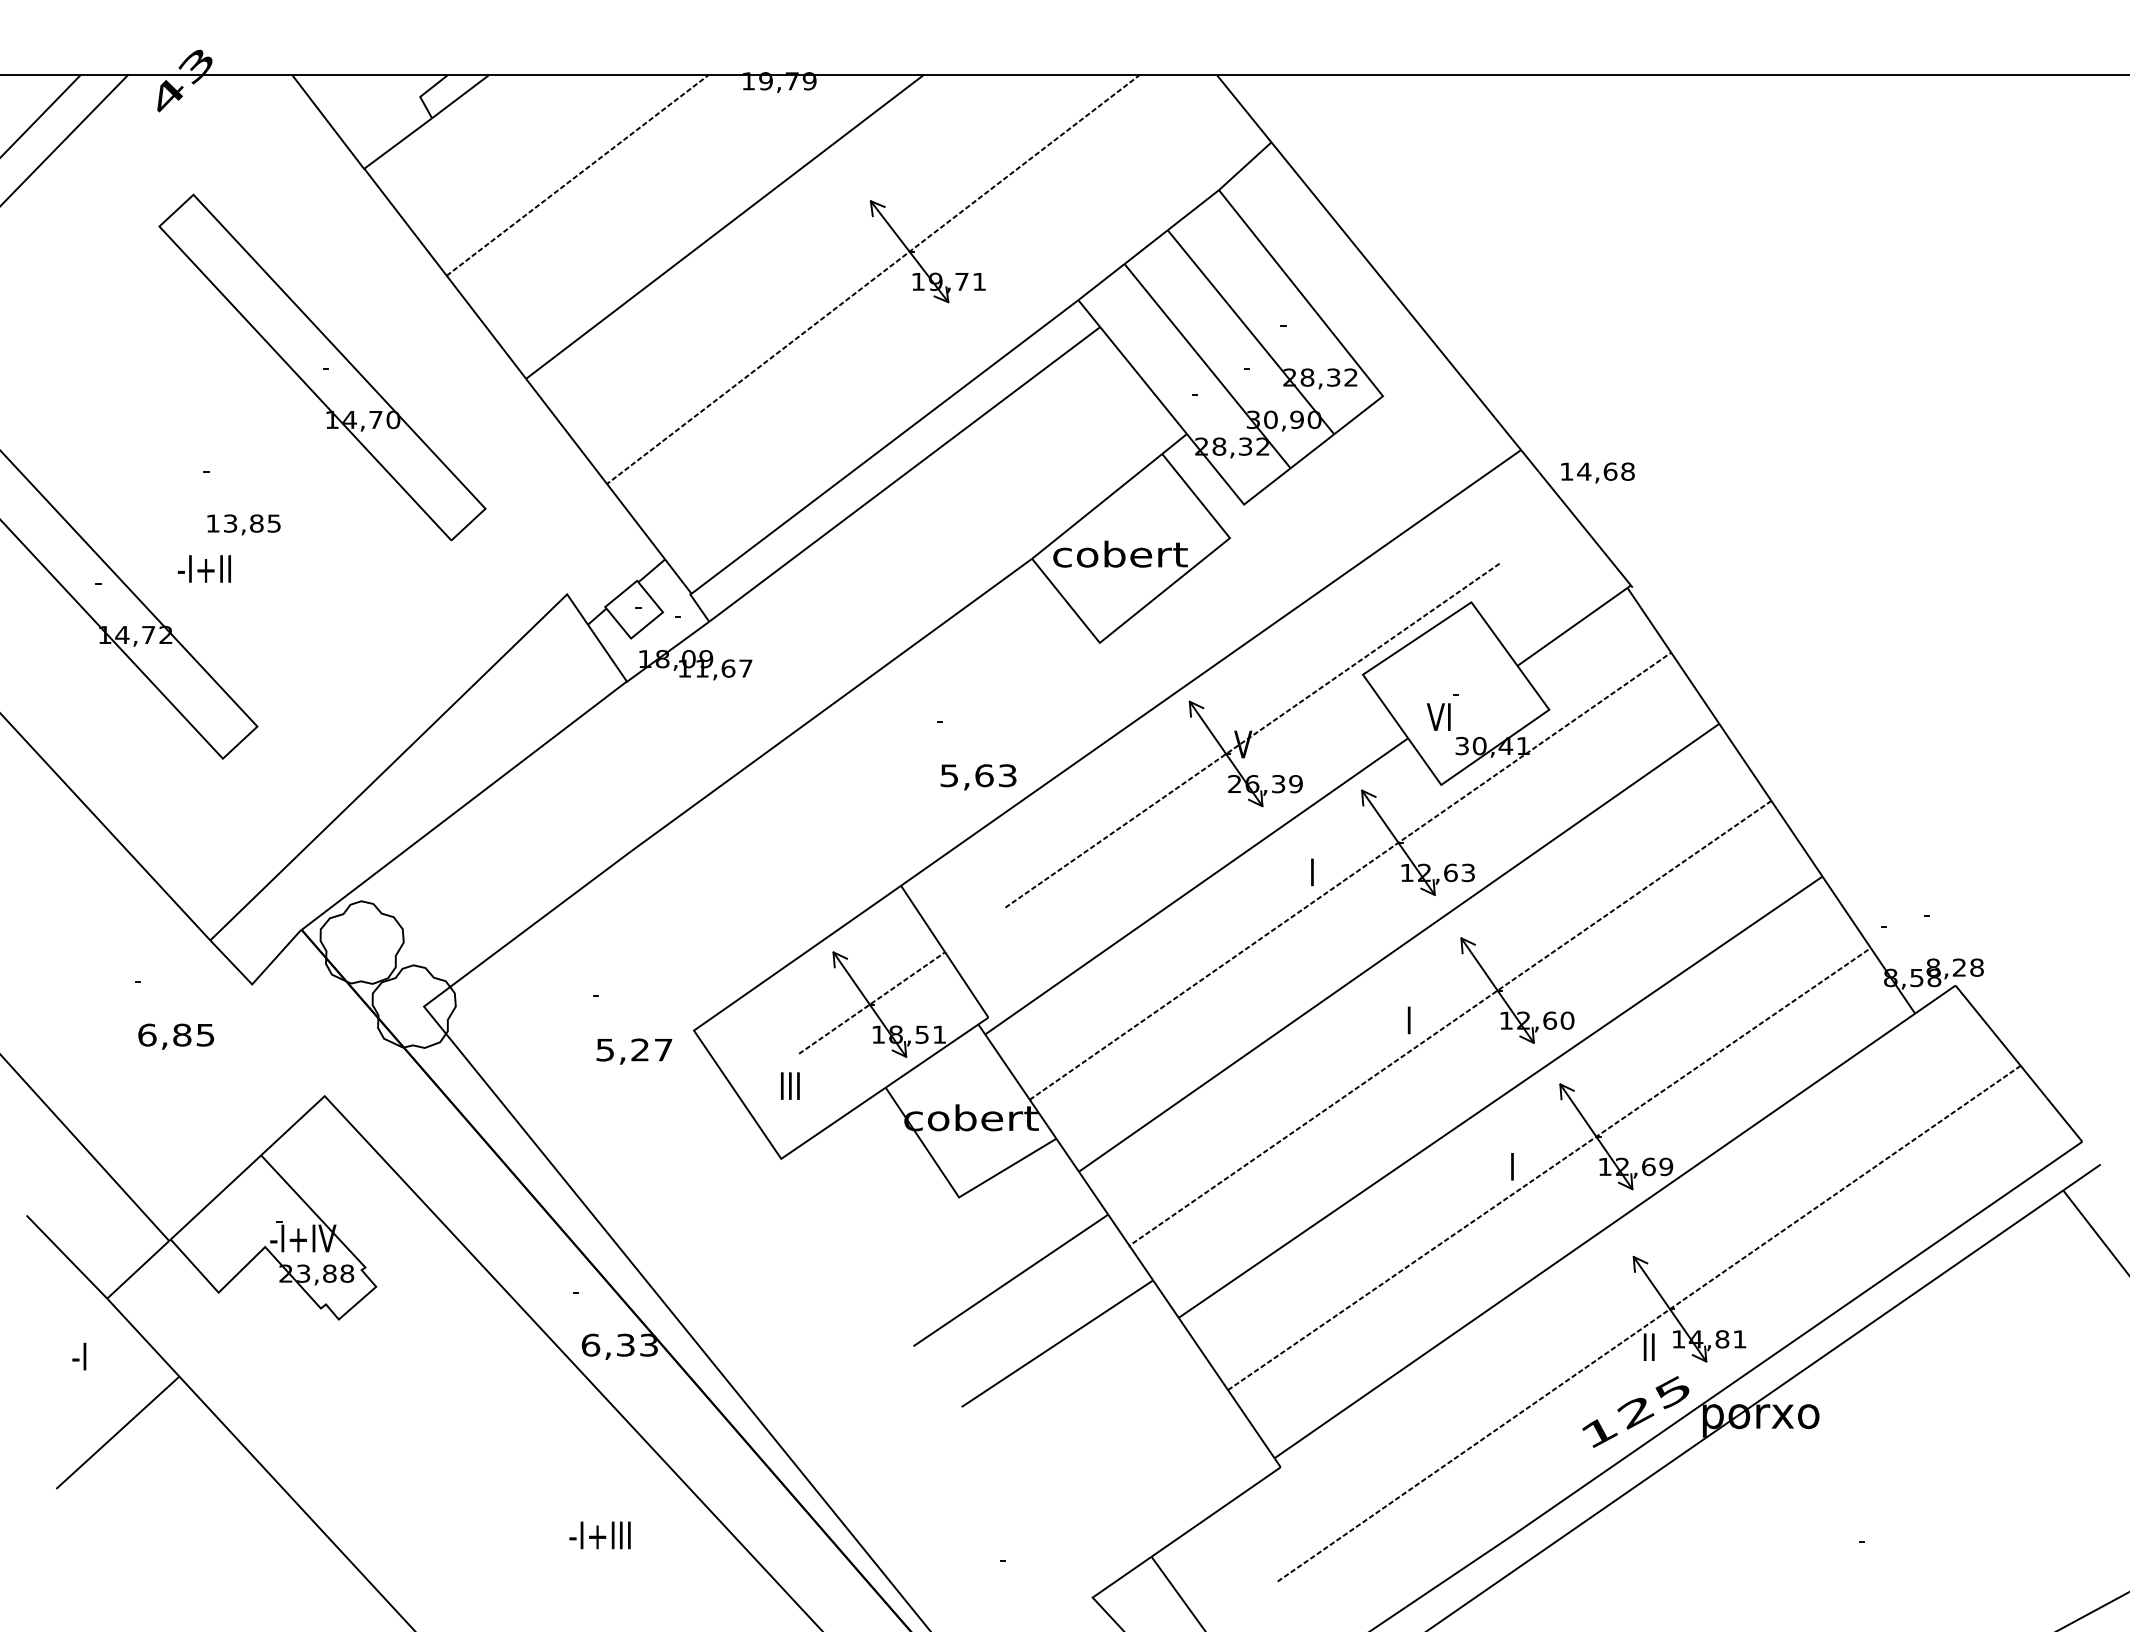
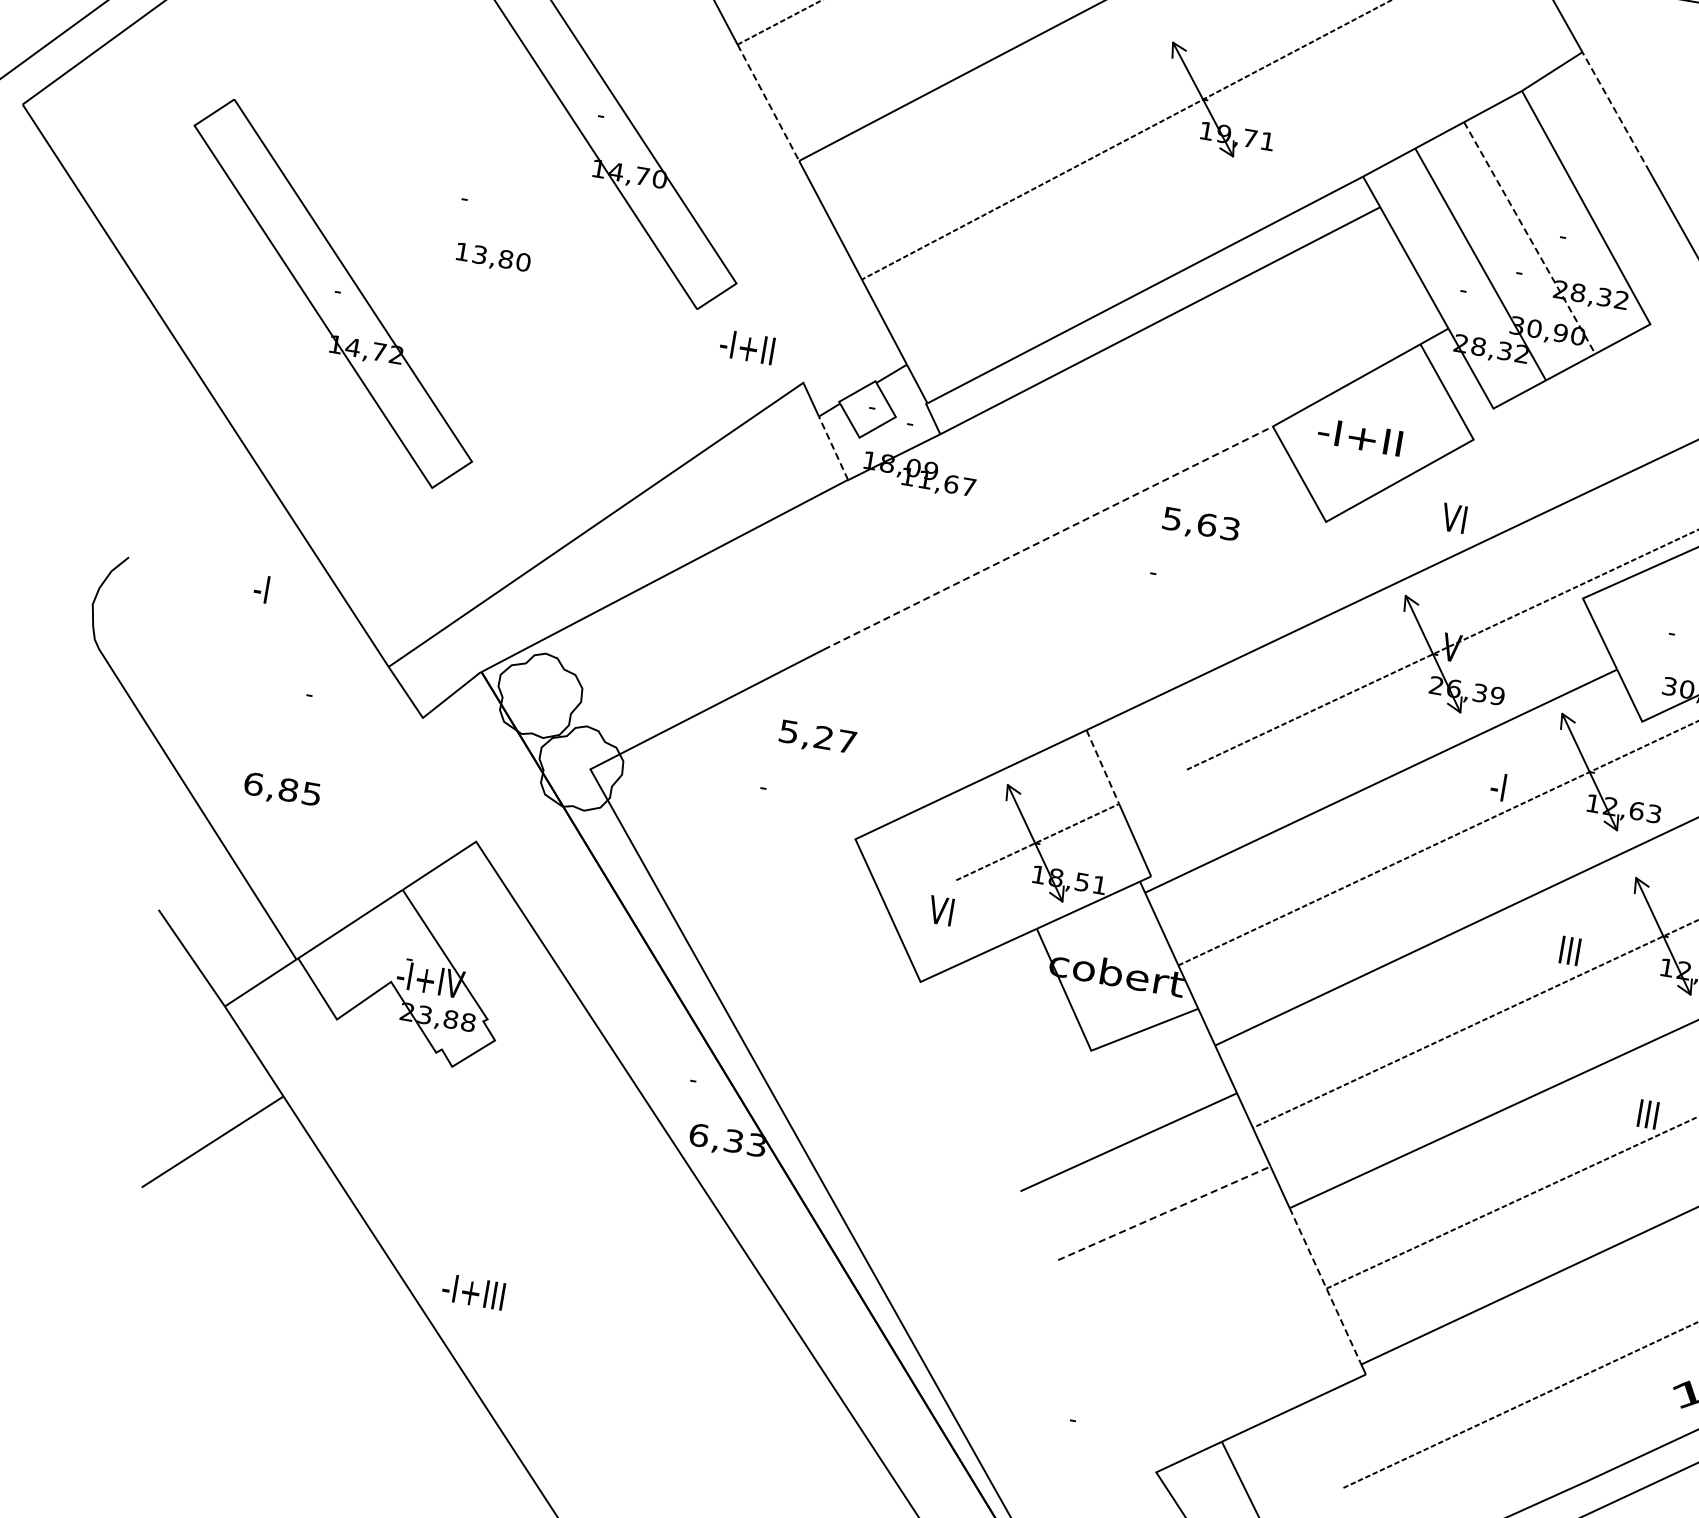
line: (1314, 194) -> (1616, 111), solid -> dashed
line: (486, 327) -> (768, 103), solid -> dashed
line: (1251, 332) -> (1530, 238), solid -> dashed
text: (274, 523) -> (523, 262), 13,85 -> 13,80
text: (1120, 553) -> (1361, 436), cobert -> -I+II
text: (203, 568) -> (746, 346), moved
line: (607, 653) -> (833, 448), solid -> dashed
line: (831, 704) -> (1048, 537), solid -> dashed
text: (1438, 716) -> (1453, 517), moved
text: (978, 777) -> (1200, 525), moved
text: (1311, 872) -> (1497, 786), I -> -I
line: (923, 919) -> (1103, 767), solid -> dashed
text: (1408, 1020) -> (1569, 950), I -> III
text: (175, 1036) -> (281, 790), moved
text: (634, 1051) -> (817, 738), moved
text: (789, 1085) -> (941, 910), III -> VI
text: (1512, 1166) -> (1648, 1114), I -> III
line: (1057, 1343) -> (1164, 1213), solid -> dashed
text: (79, 1356) -> (261, 588), moved
line: (1226, 1388) -> (1325, 1286), solid -> dashed
text: (599, 1535) -> (472, 1291), moved

